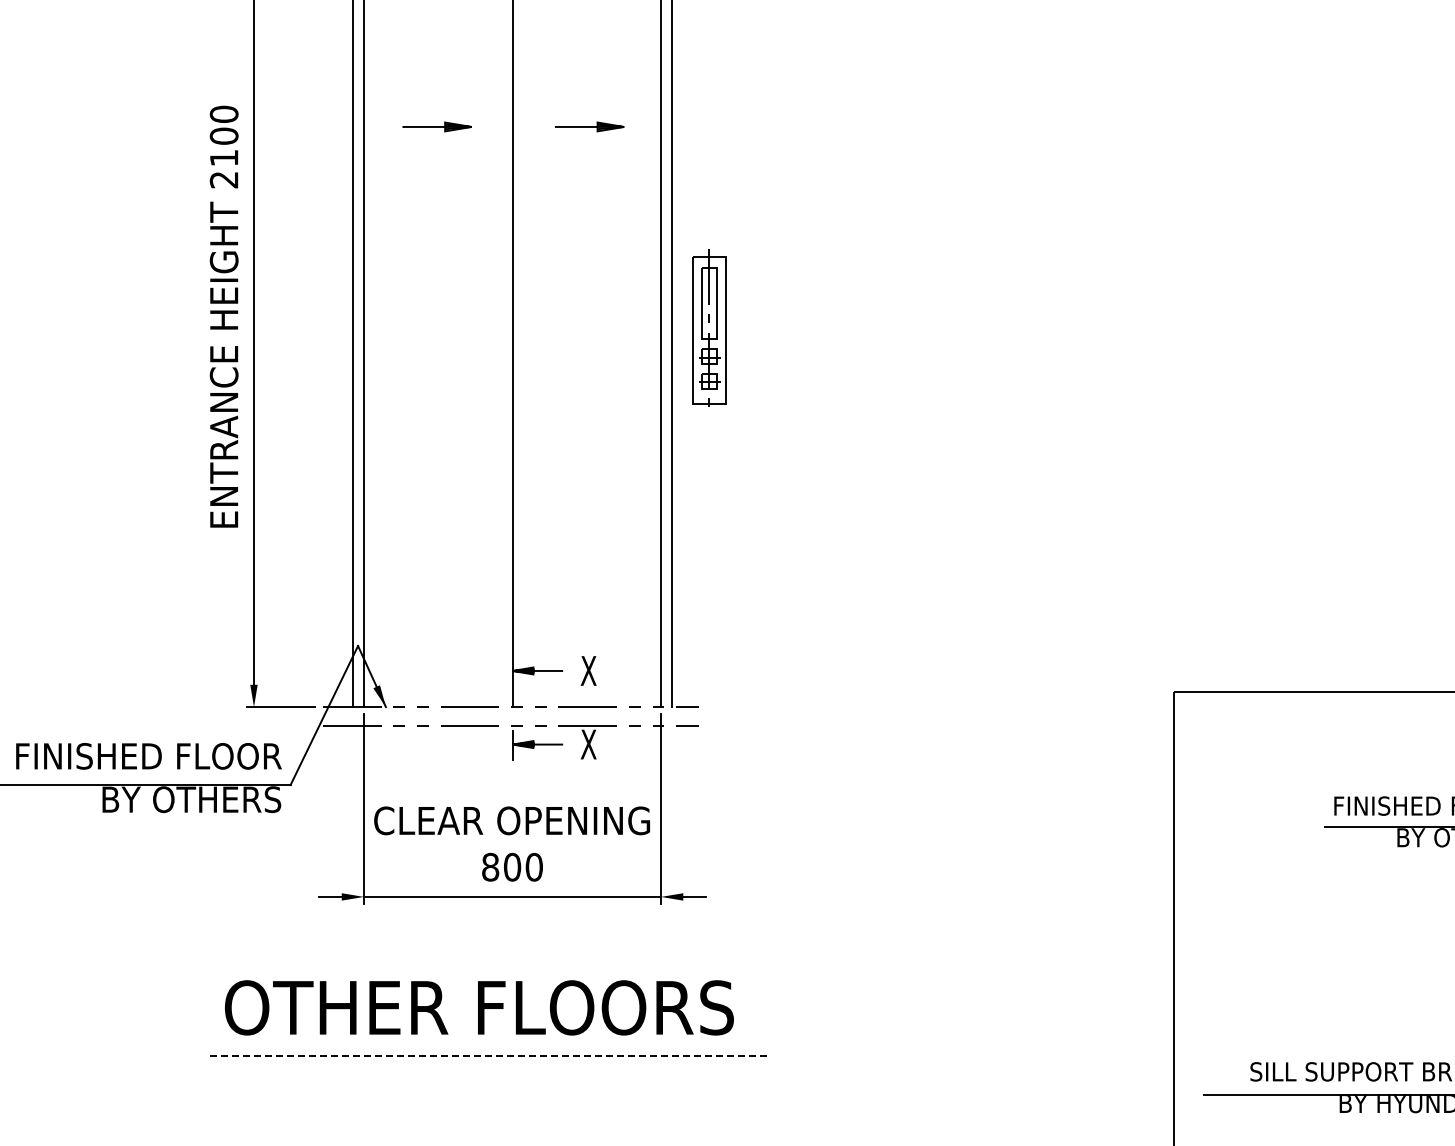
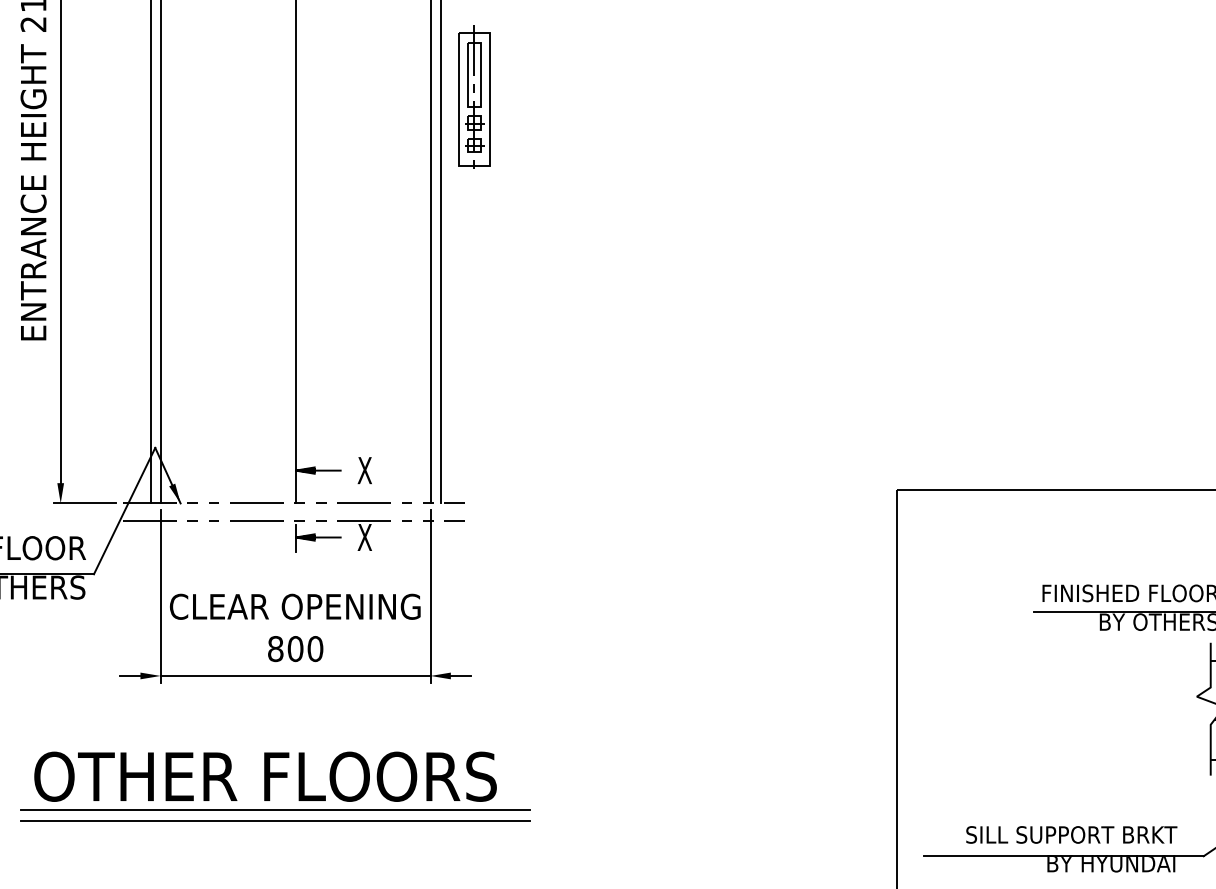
part: (709, 327) -> (474, 96), moved
line: (489, 1044) -> (274, 810), added
line: (490, 1056) -> (275, 820), dashed -> solid

